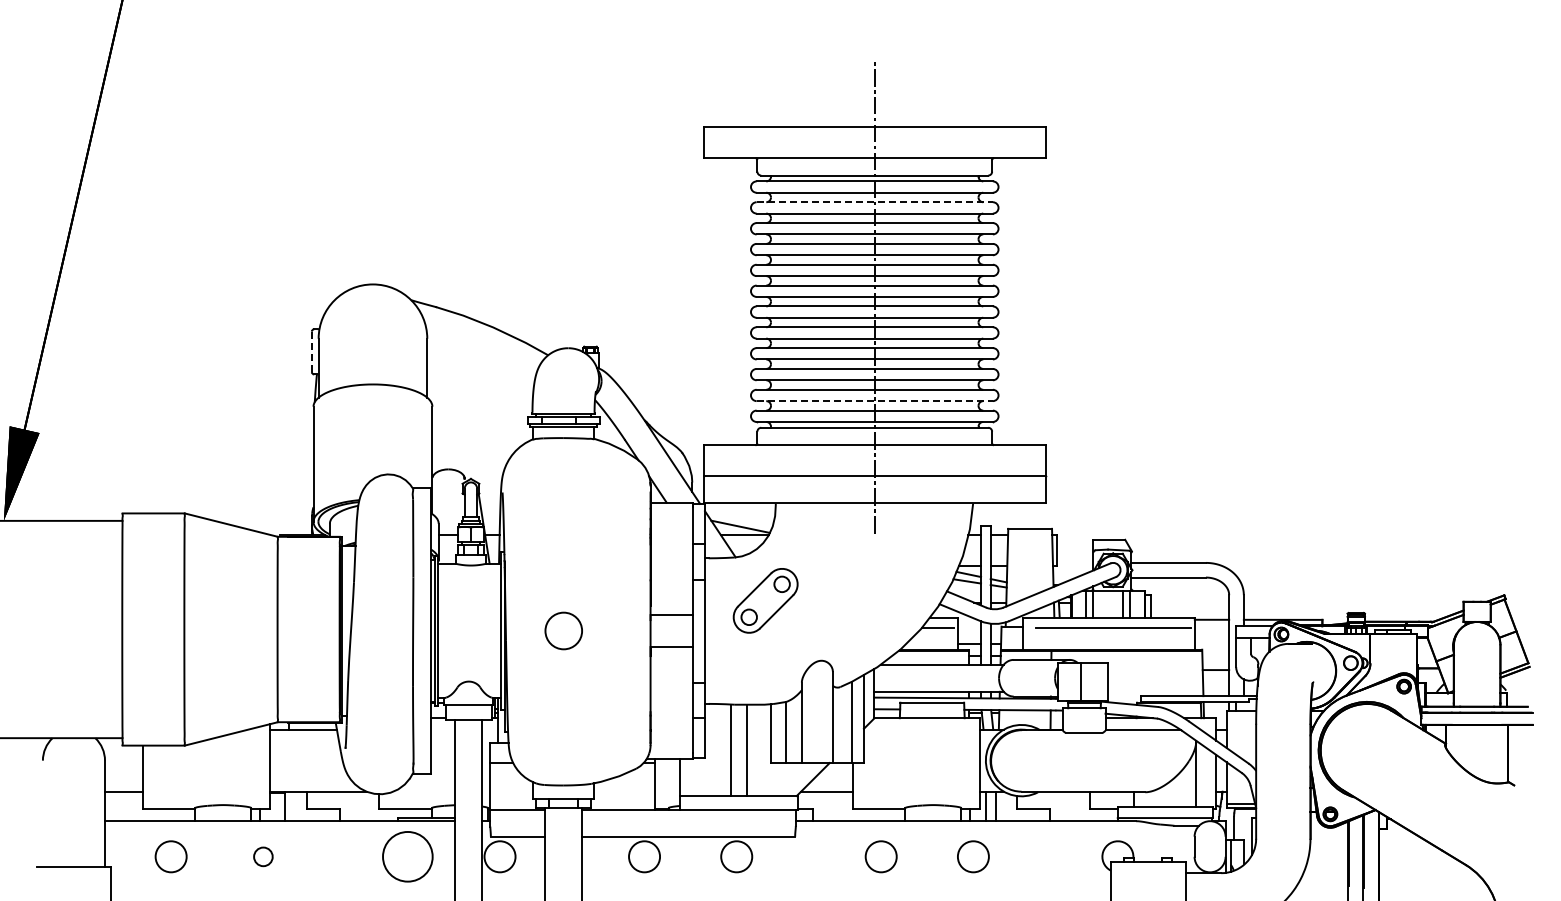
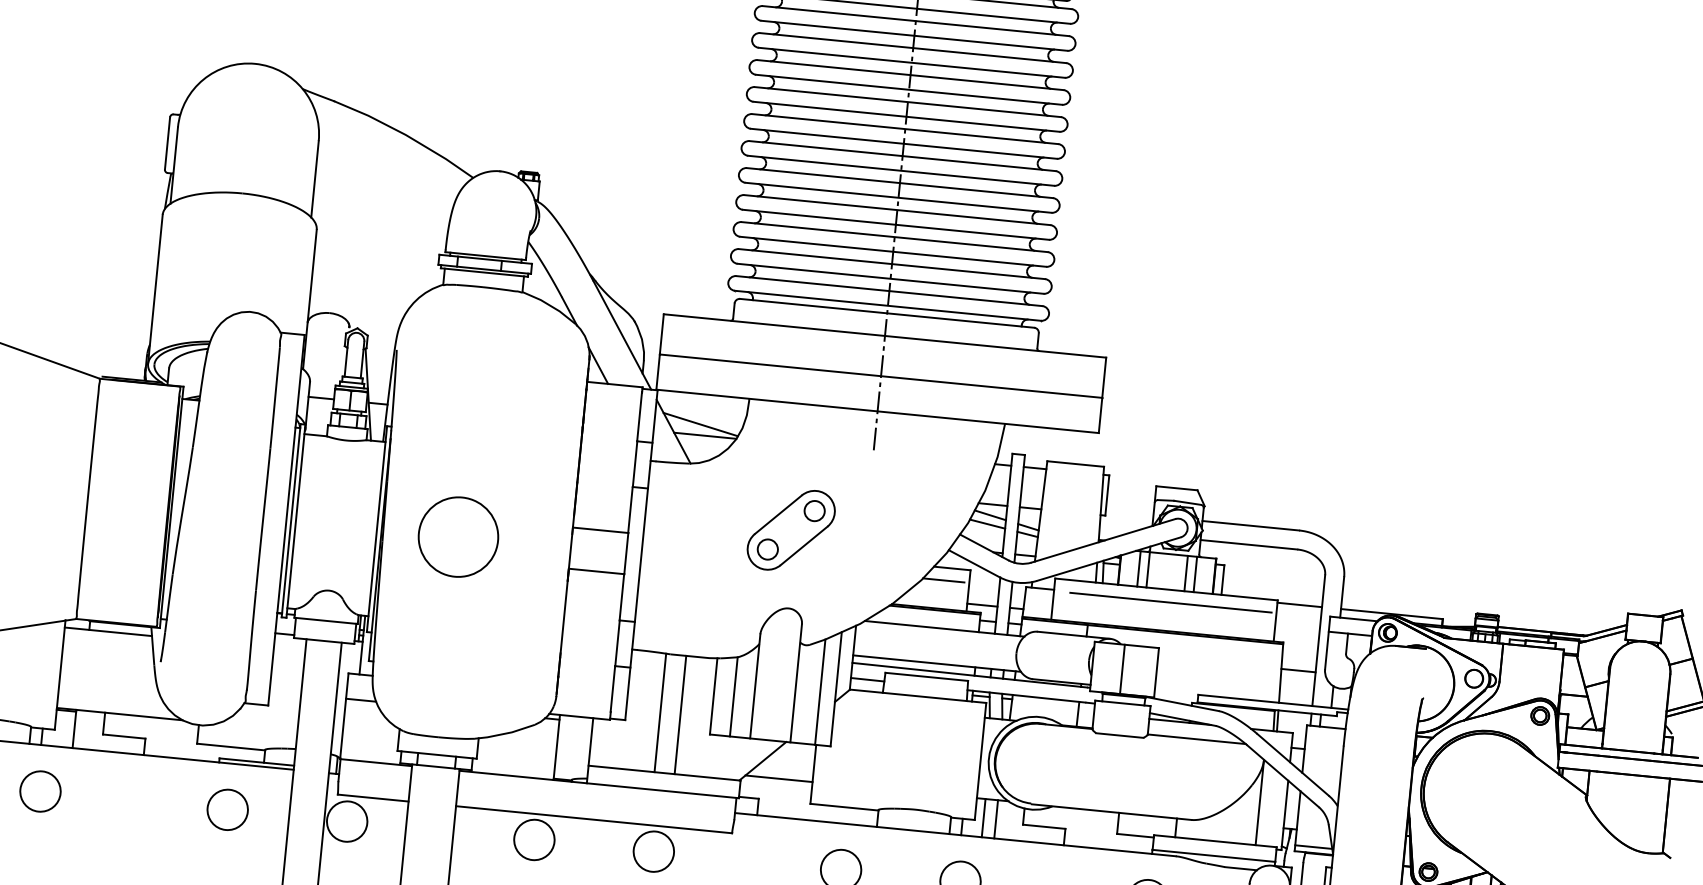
line: (875, 202) -> (916, 21), dashed -> solid
line: (311, 352) -> (166, 144), dashed -> solid
line: (875, 401) -> (891, 279), dashed -> solid
part: (765, 600) -> (791, 529), moved
circle: (563, 630) -> (458, 536), size x1.67
circle: (263, 856) -> (40, 791), size x1.67
circle: (407, 856) -> (227, 809), size x0.62

